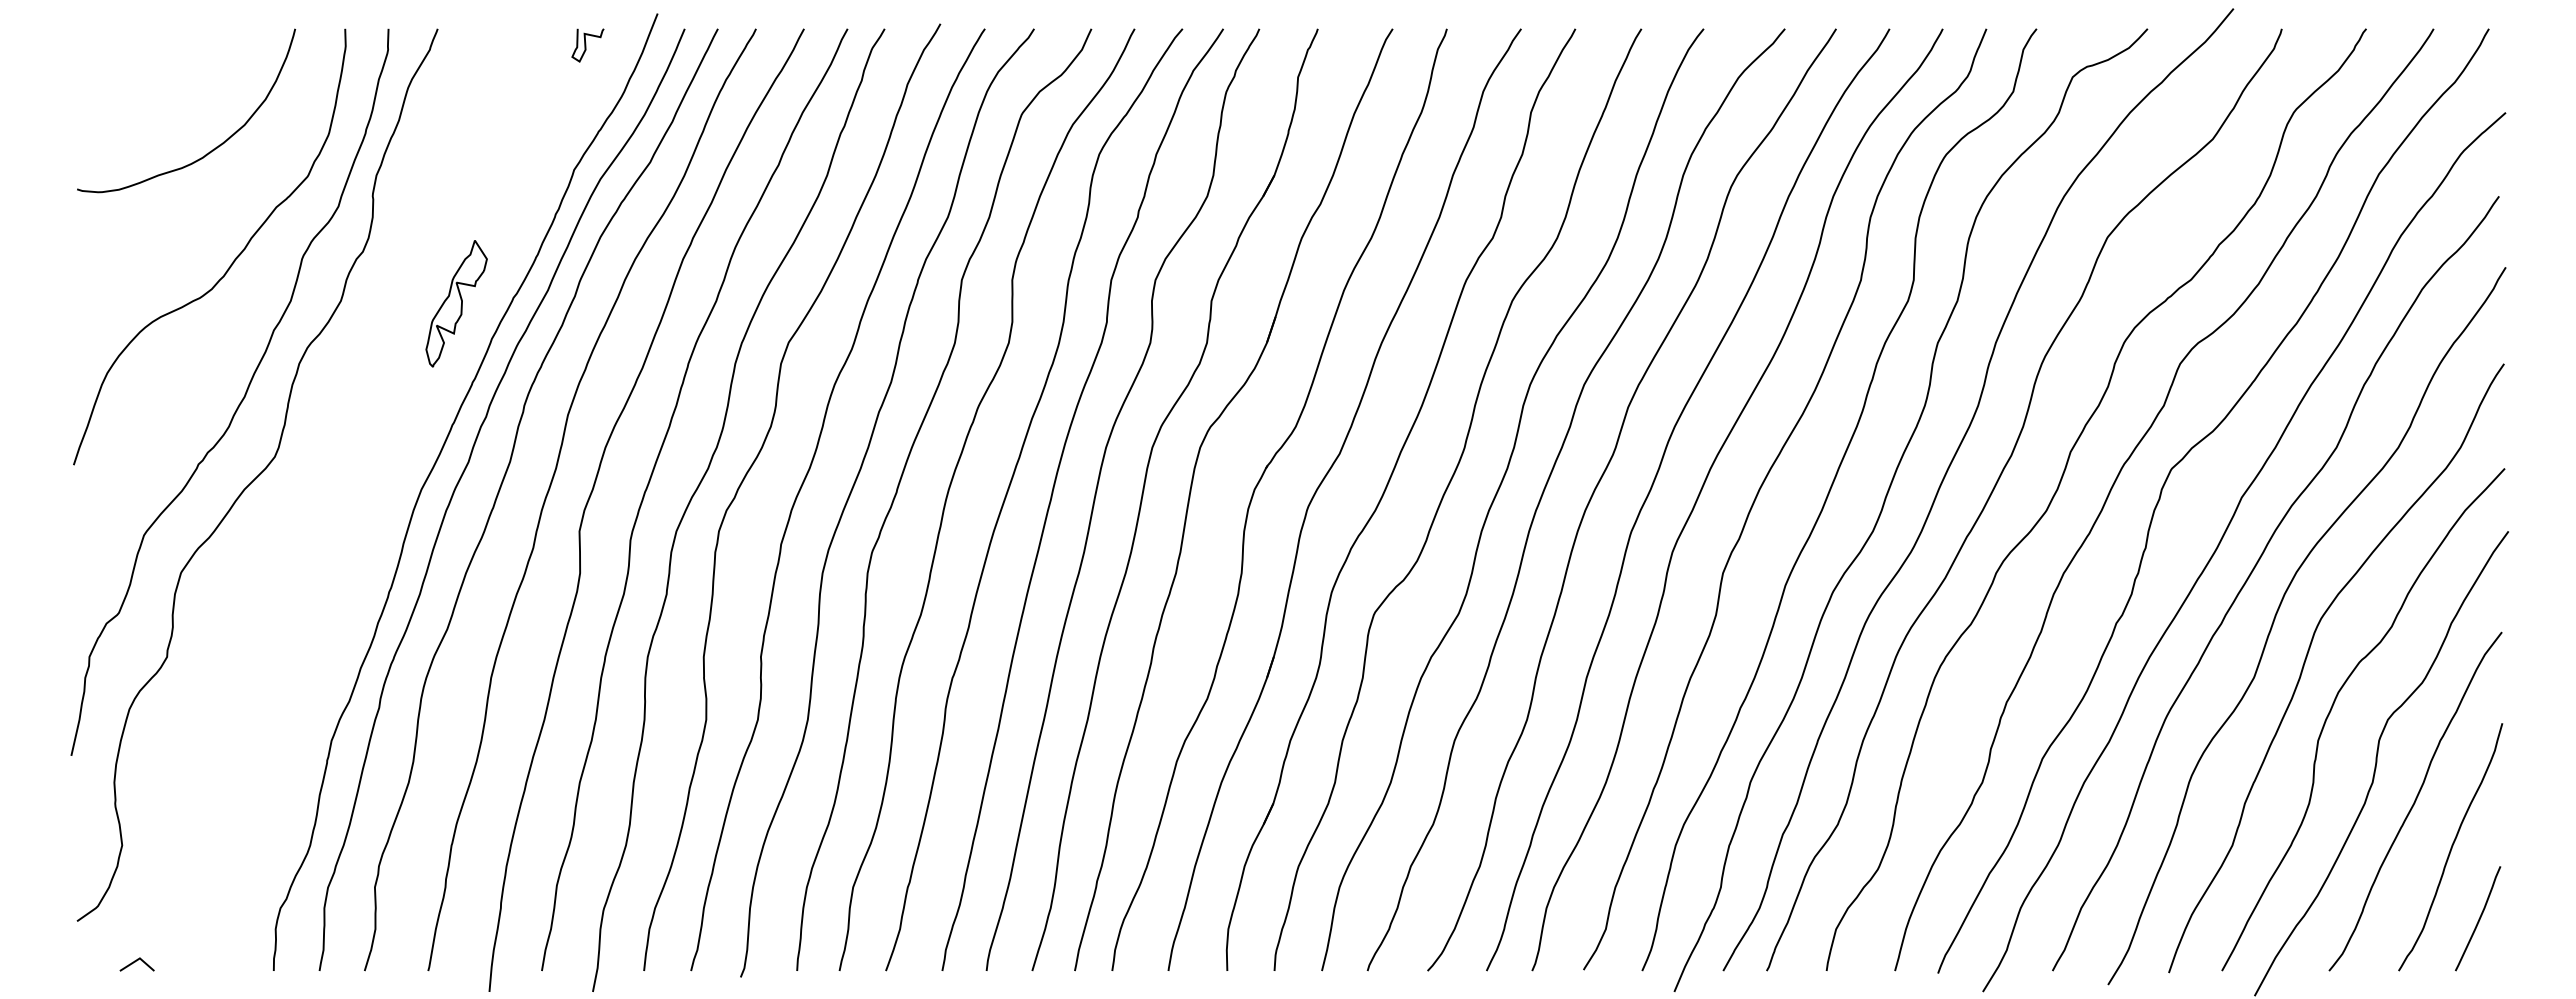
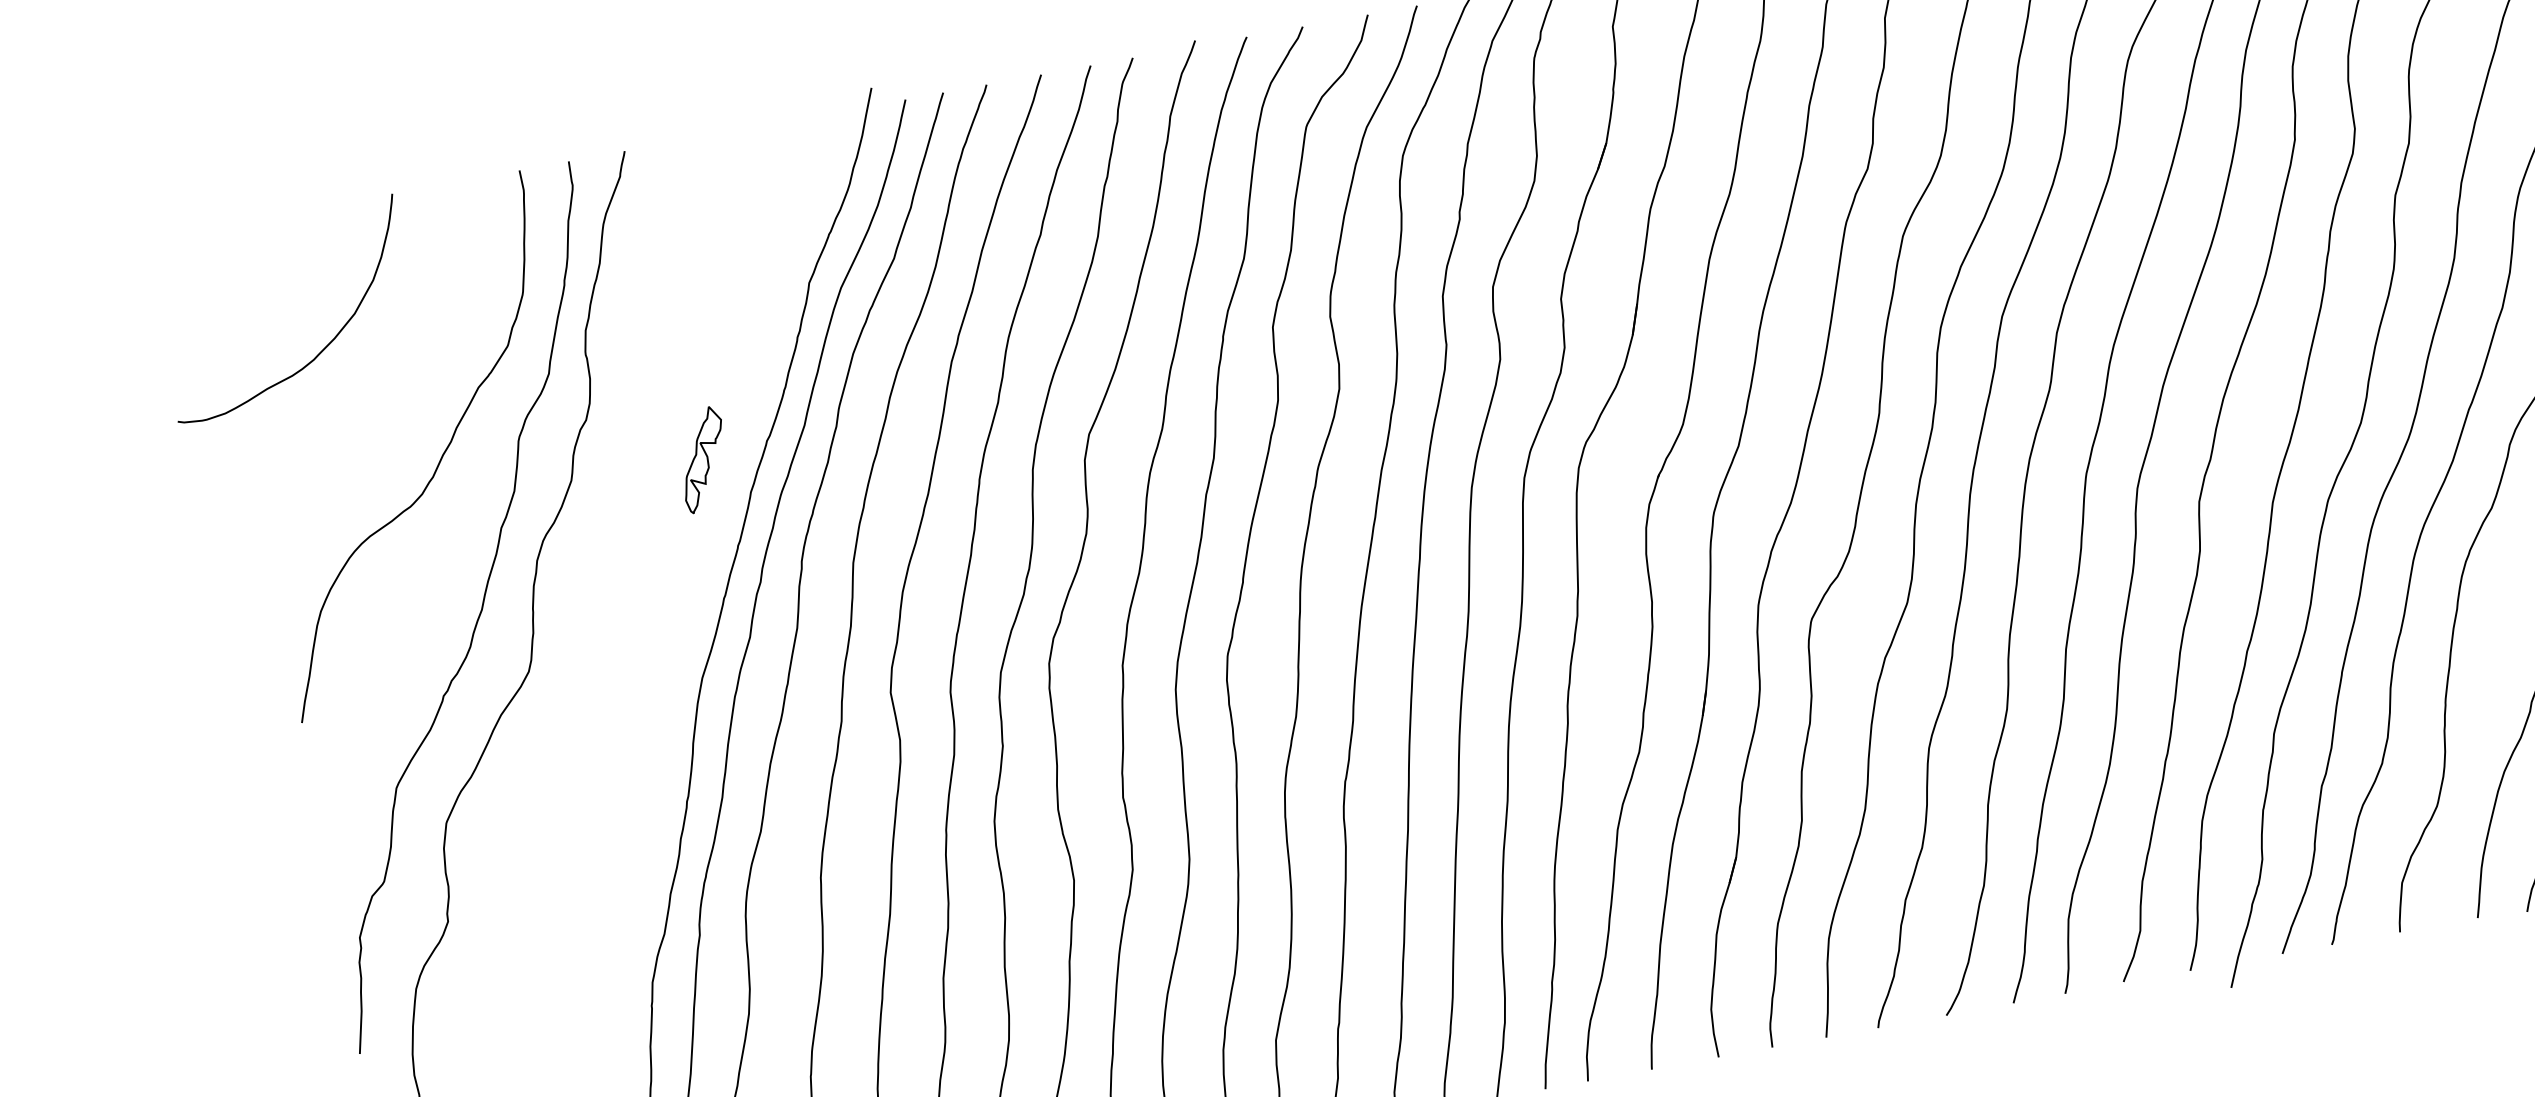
curve: (586, 45) -> (797, 139), removed
curve: (213, 148) -> (324, 346), moved
part: (456, 303) -> (703, 459), size x0.7

